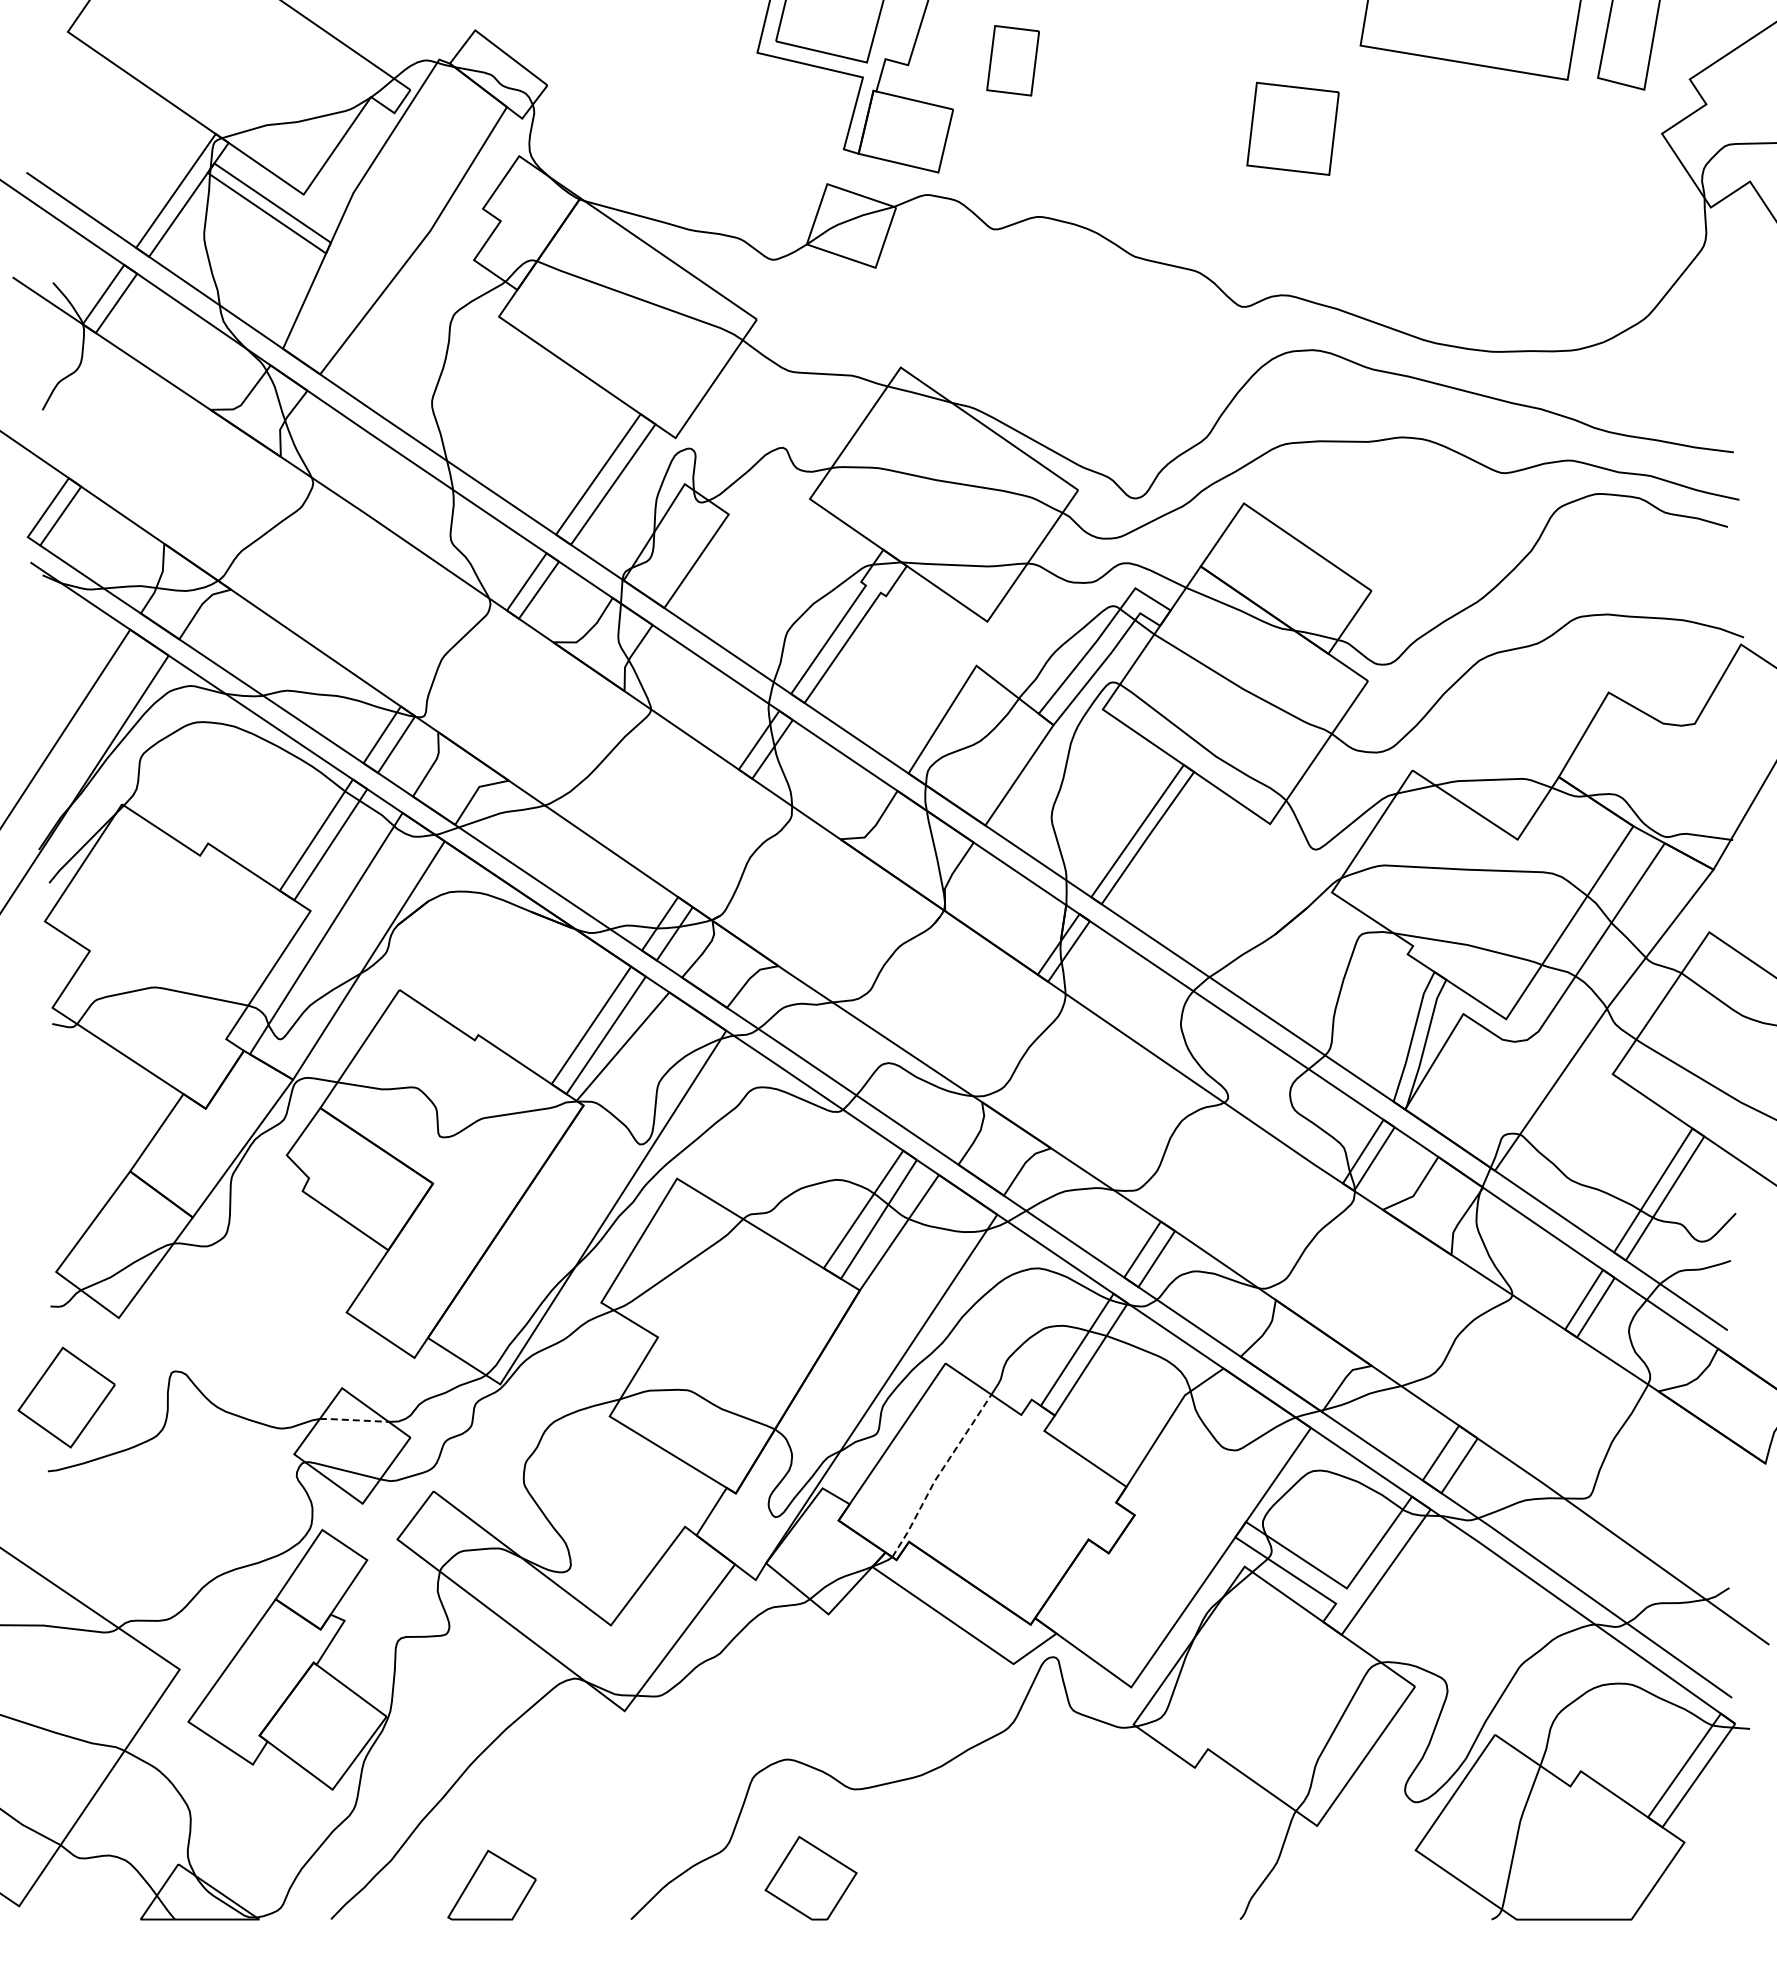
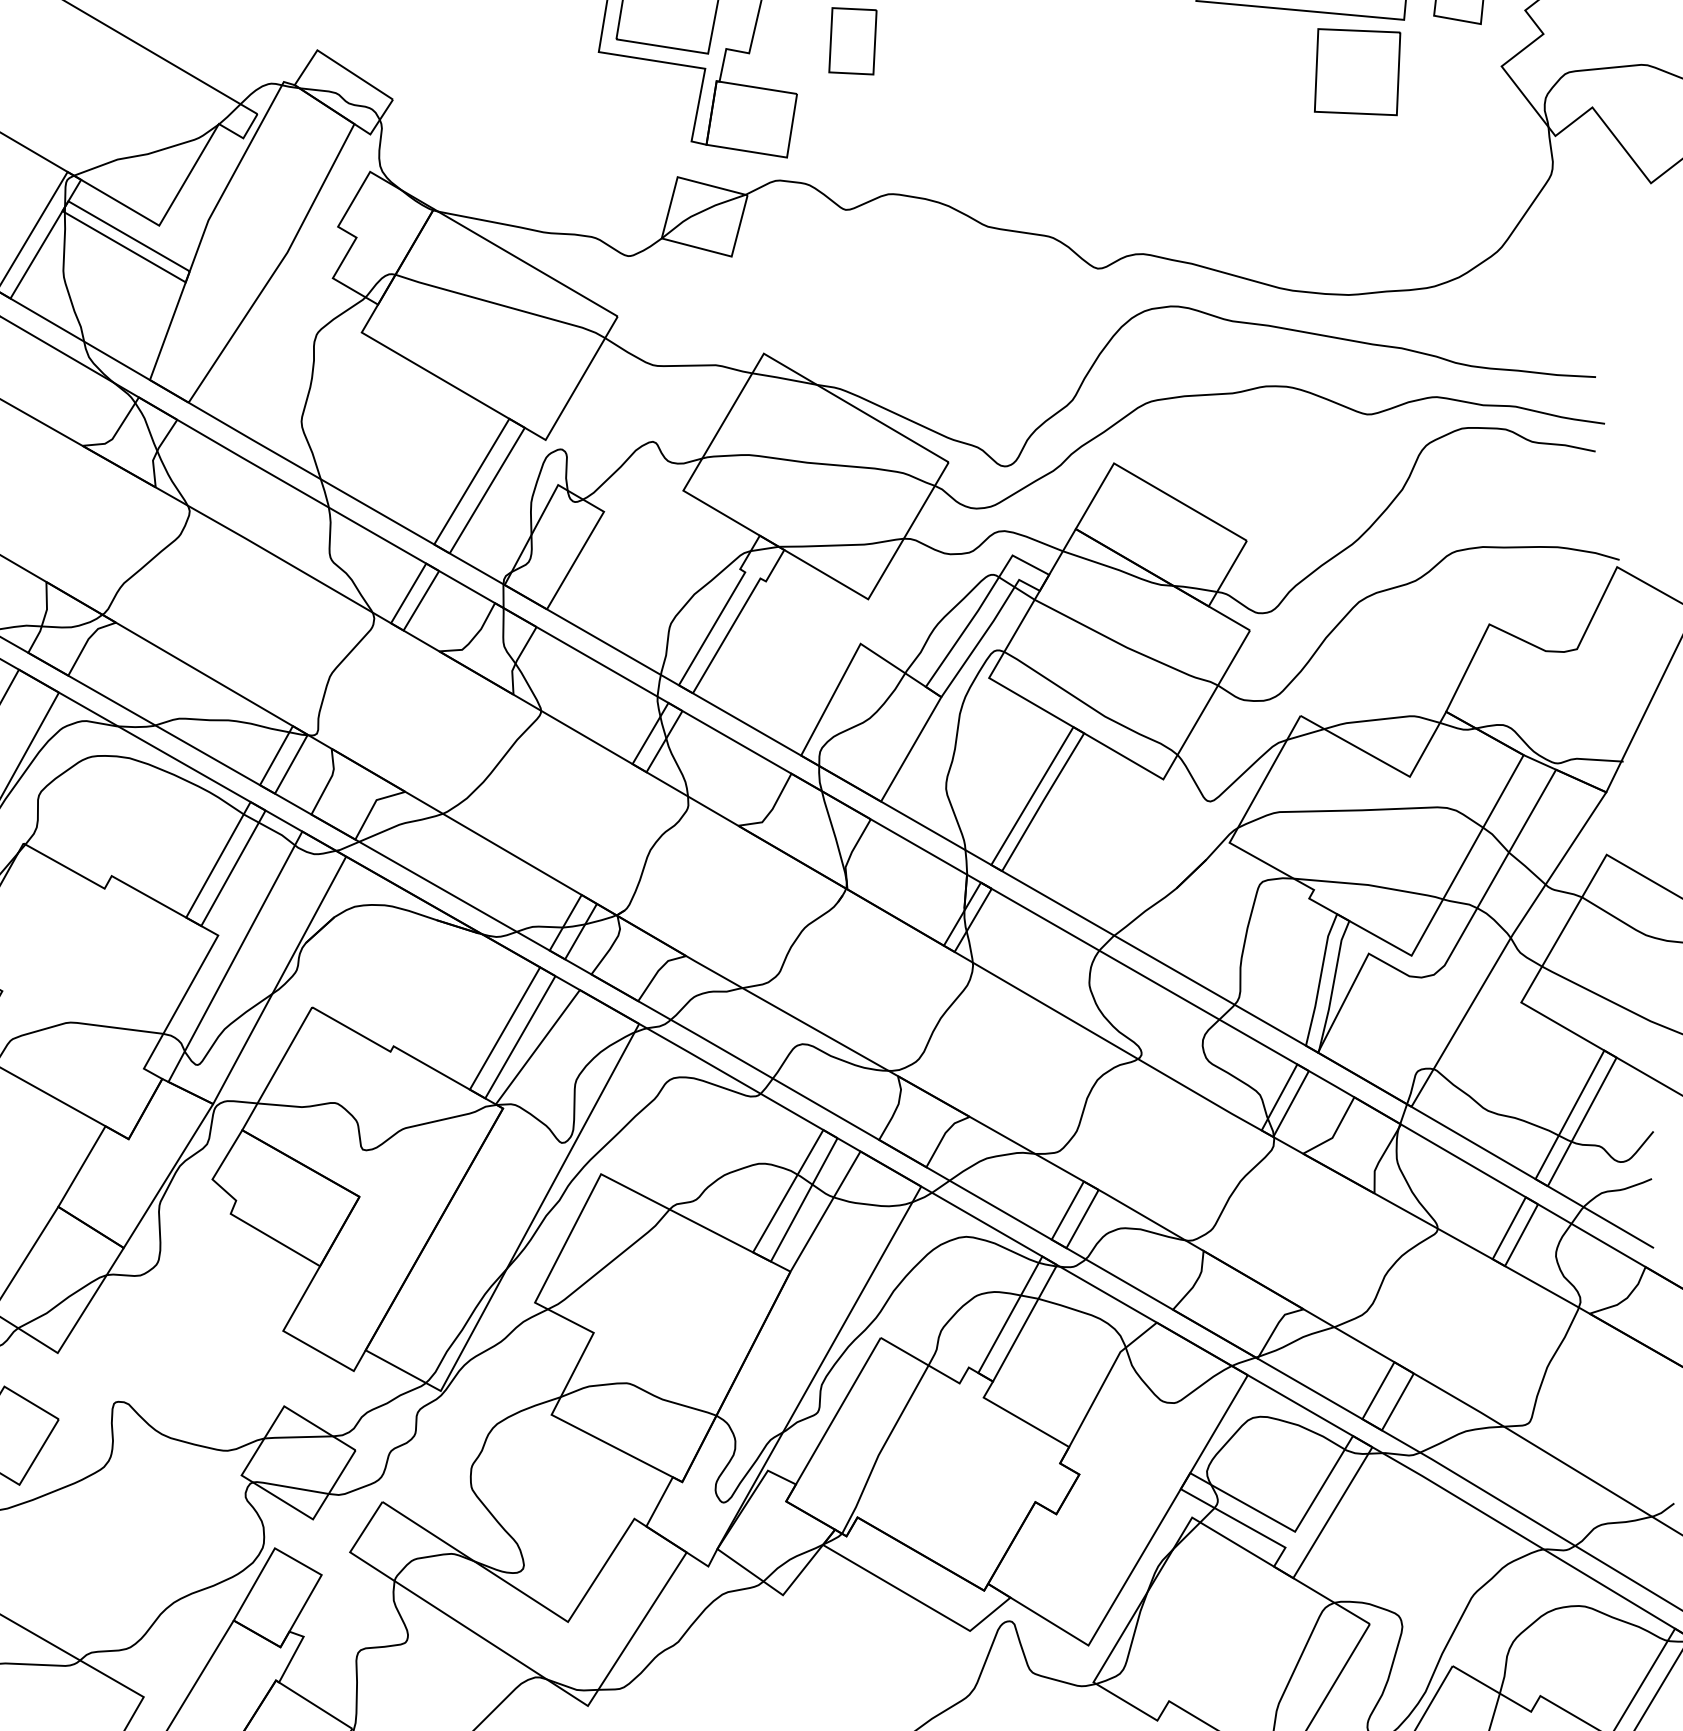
part: (1292, 128) -> (1356, 71), moved
line: (353, 1420) -> (297, 1437), dashed -> solid
line: (938, 1475) -> (881, 1449), dashed -> solid

